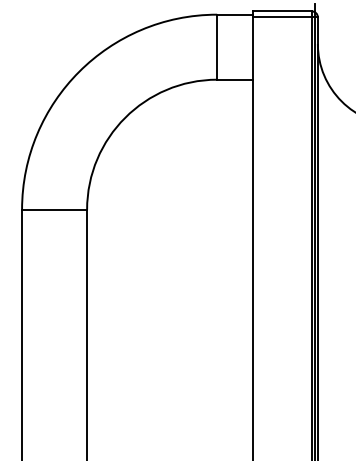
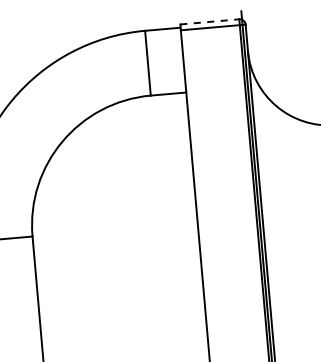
line: (282, 11) -> (209, 21), solid -> dashed

